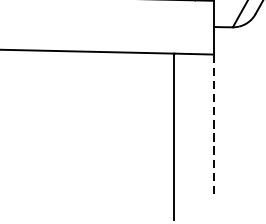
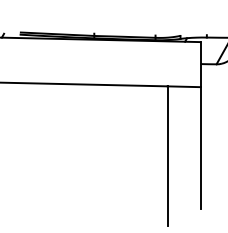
line: (213, 126) -> (200, 147), dashed -> solid

